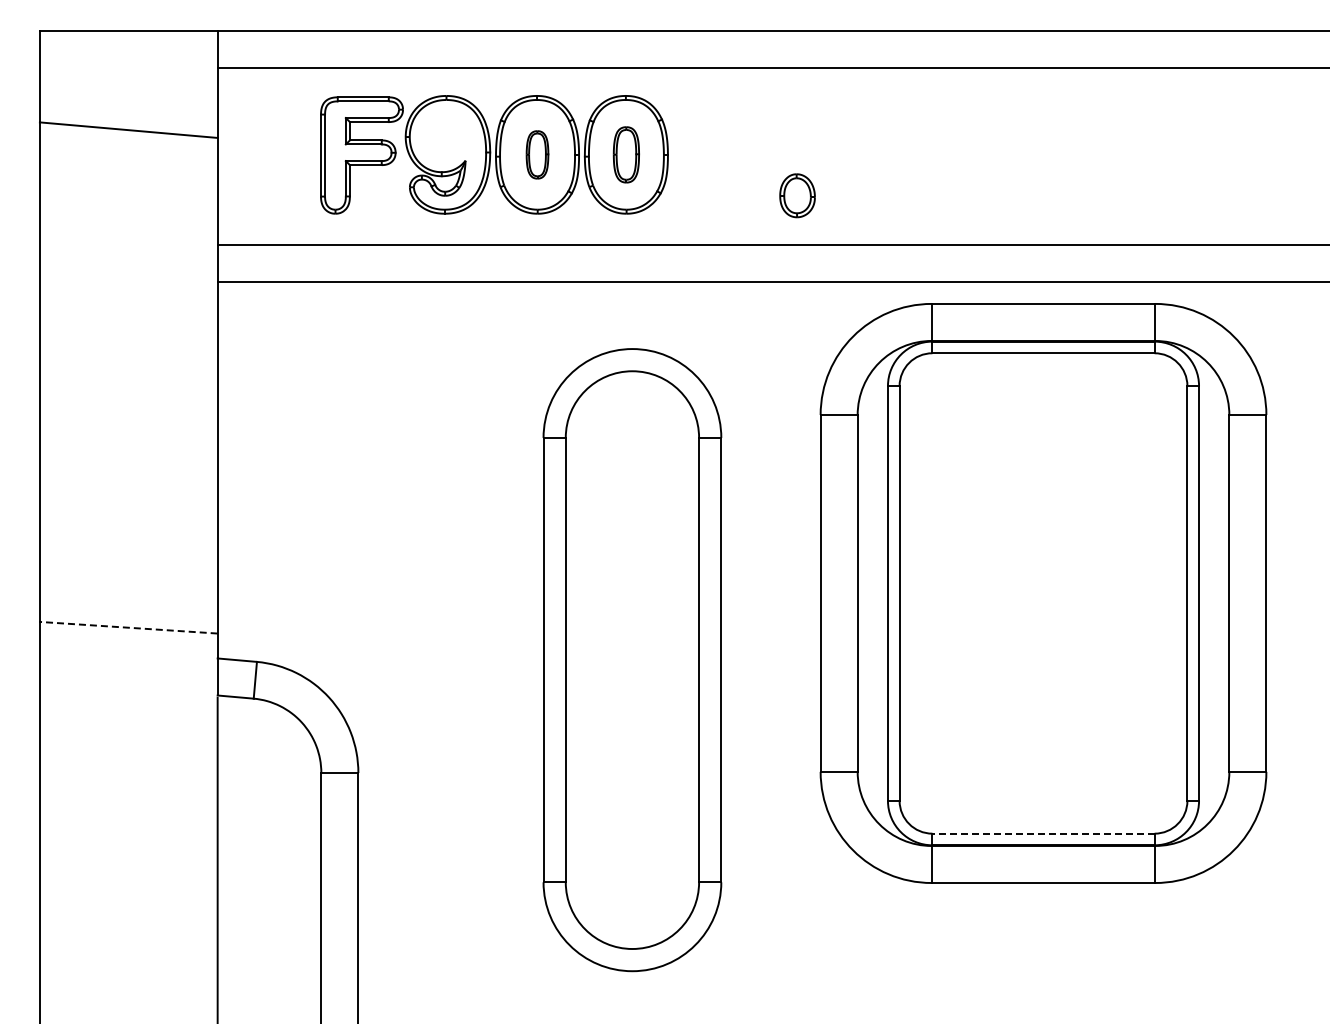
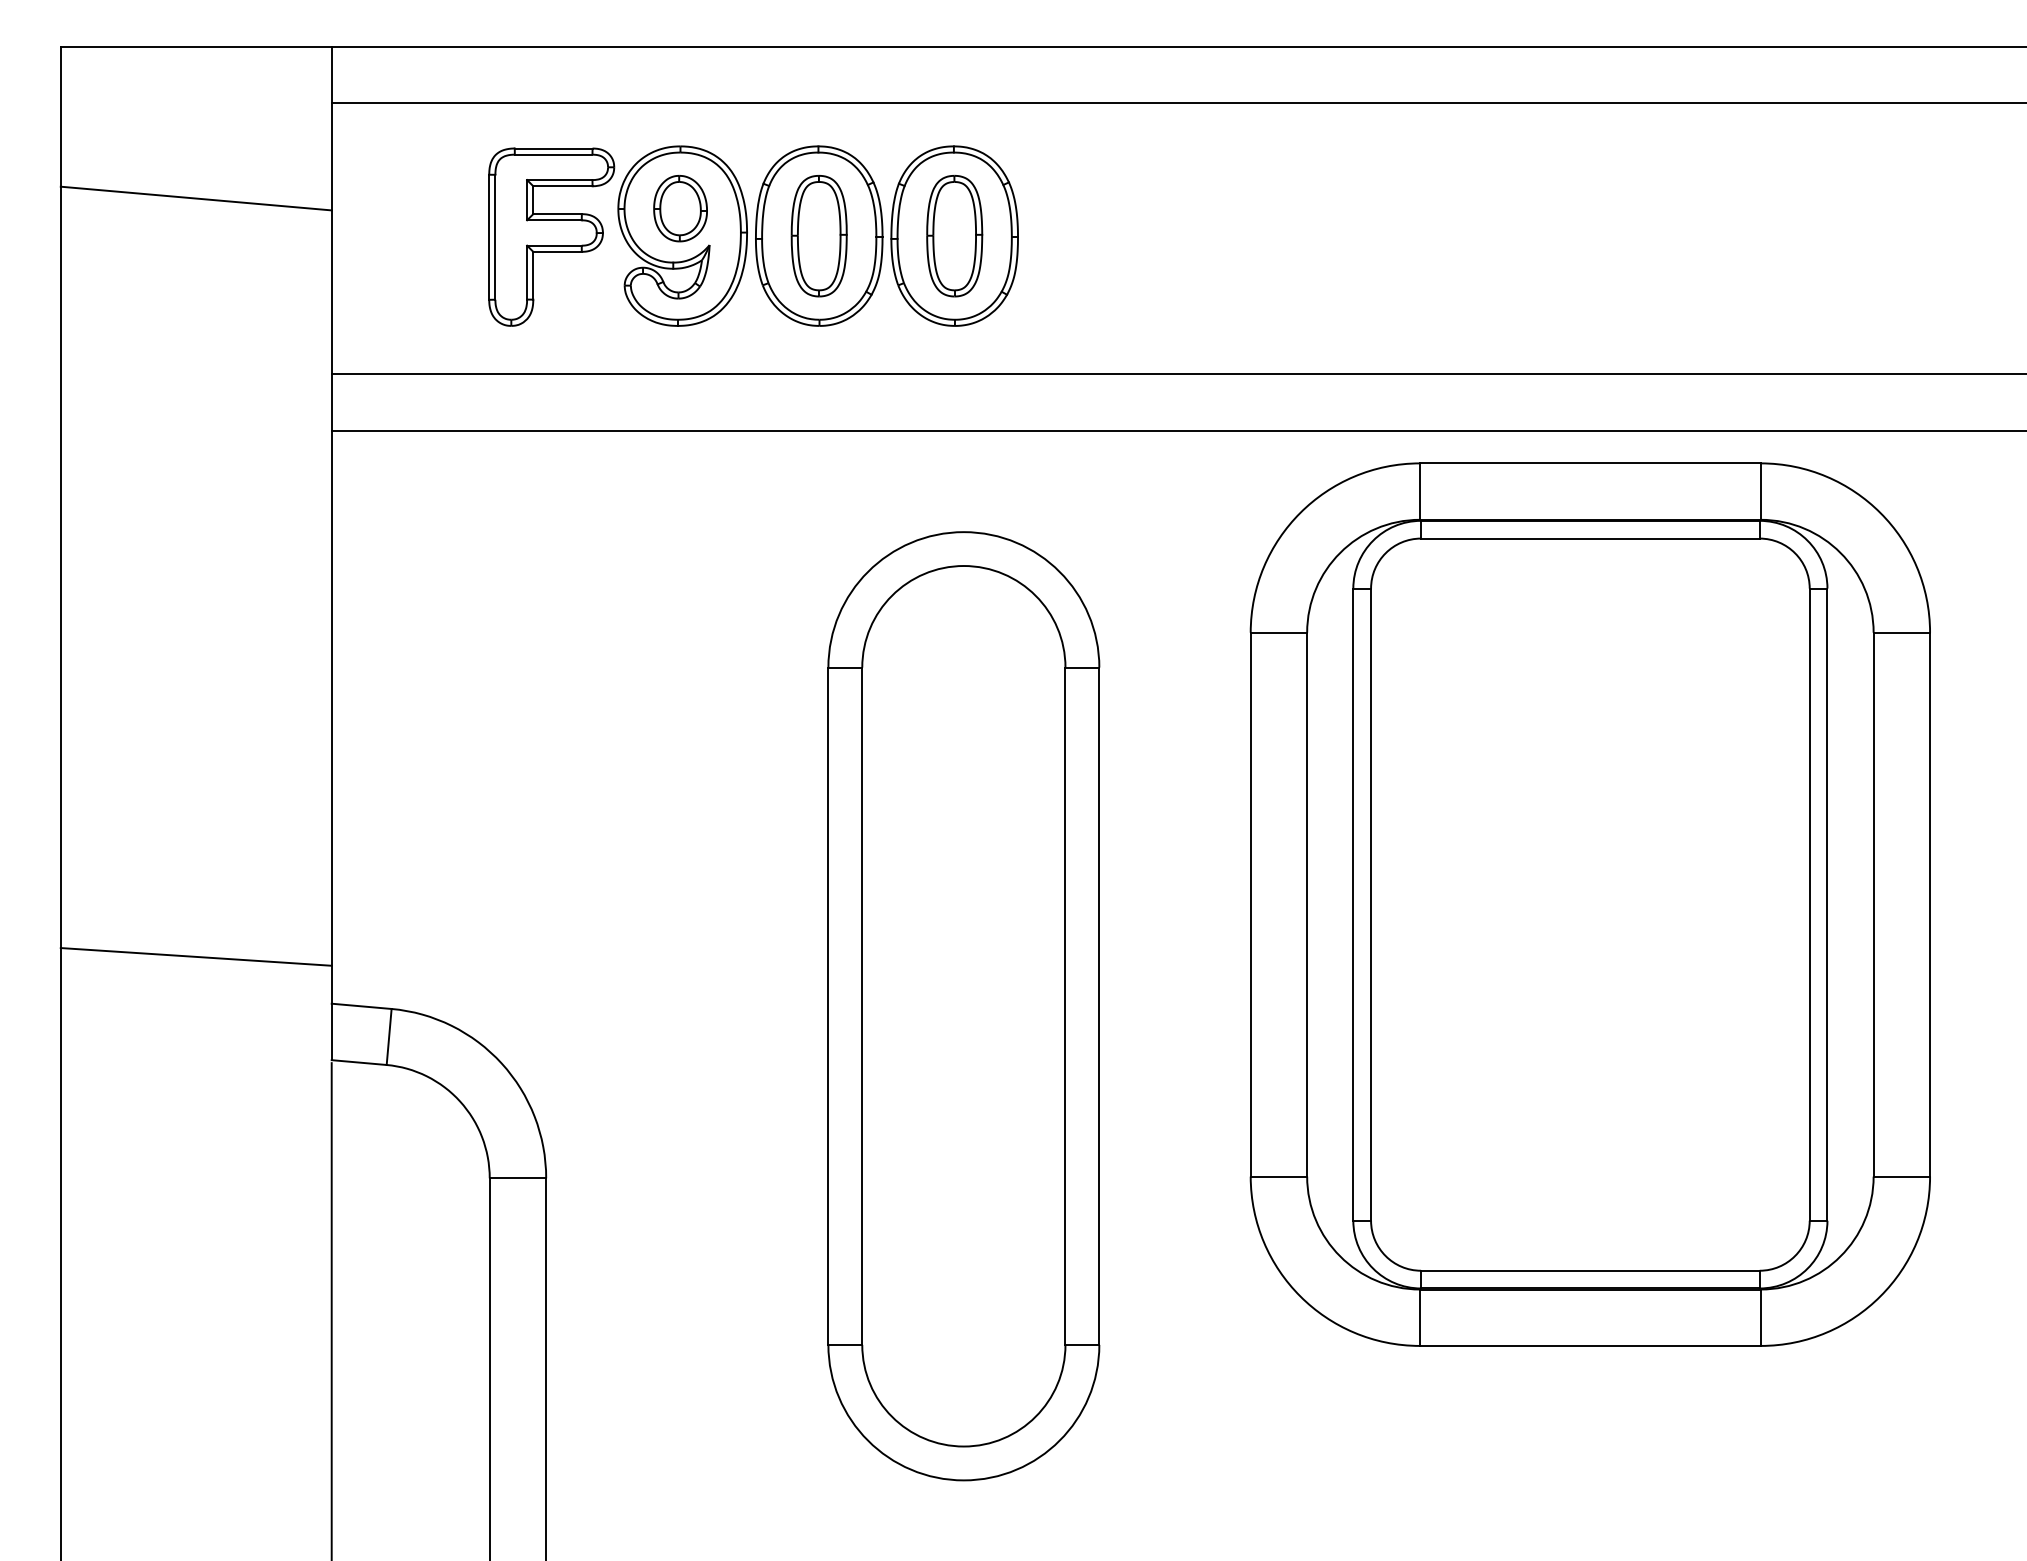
part: (537, 154) -> (819, 235), size x1.67
part: (626, 154) -> (954, 235), size x1.43
part: (797, 195) -> (680, 208), moved
line: (128, 627) -> (195, 956), dashed -> solid
line: (1043, 833) -> (1590, 1270), dashed -> solid

